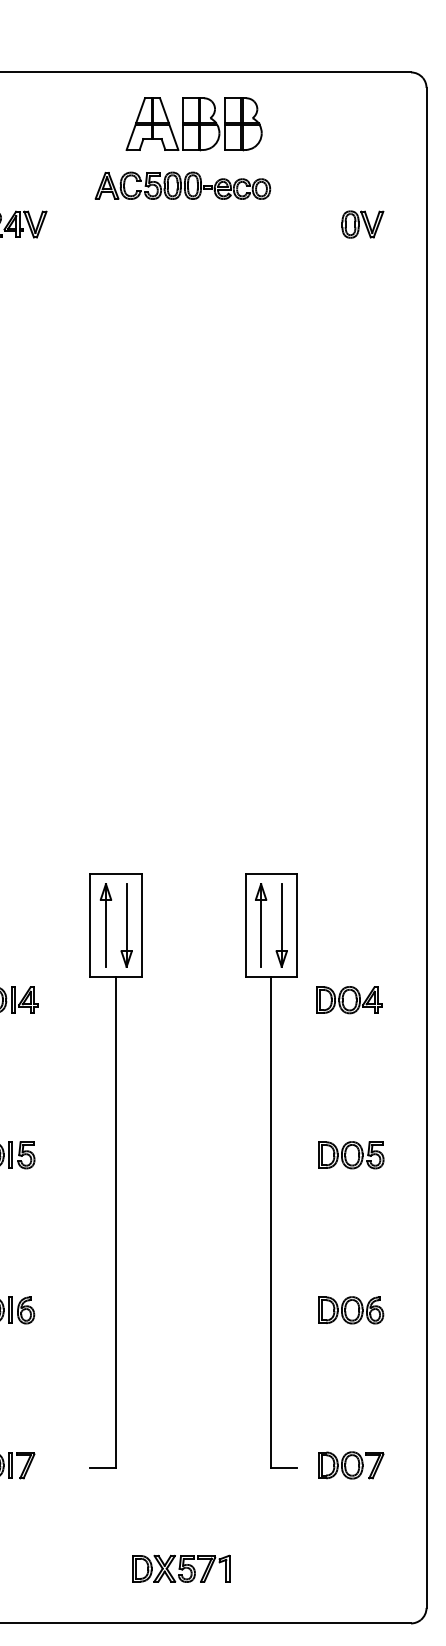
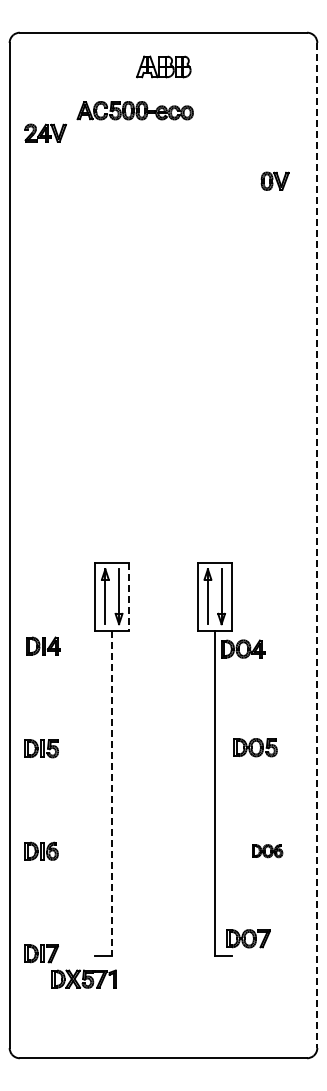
part: (193, 123) -> (163, 66), size x0.6
part: (181, 185) -> (134, 110), moved
part: (361, 223) -> (274, 180), moved
line: (426, 847) -> (317, 545), solid -> dashed
line: (142, 926) -> (129, 597), solid -> dashed
part: (349, 999) -> (243, 648), moved
part: (351, 1154) -> (255, 747), moved
line: (116, 1223) -> (112, 793), solid -> dashed
part: (351, 1309) -> (267, 850), size x0.7
part: (351, 1465) -> (248, 938), moved
part: (180, 1567) -> (83, 978), moved

